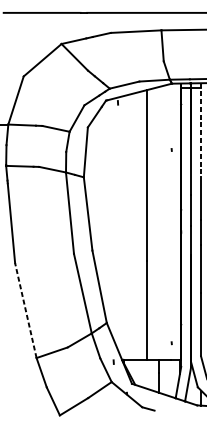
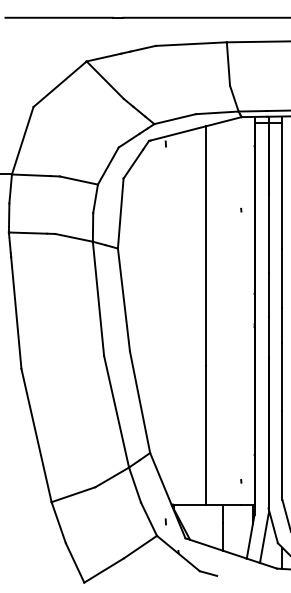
line: (201, 130) -> (282, 183), dashed -> solid
line: (25, 310) -> (36, 435), dashed -> solid
line: (113, 361) -> (165, 521), moved

